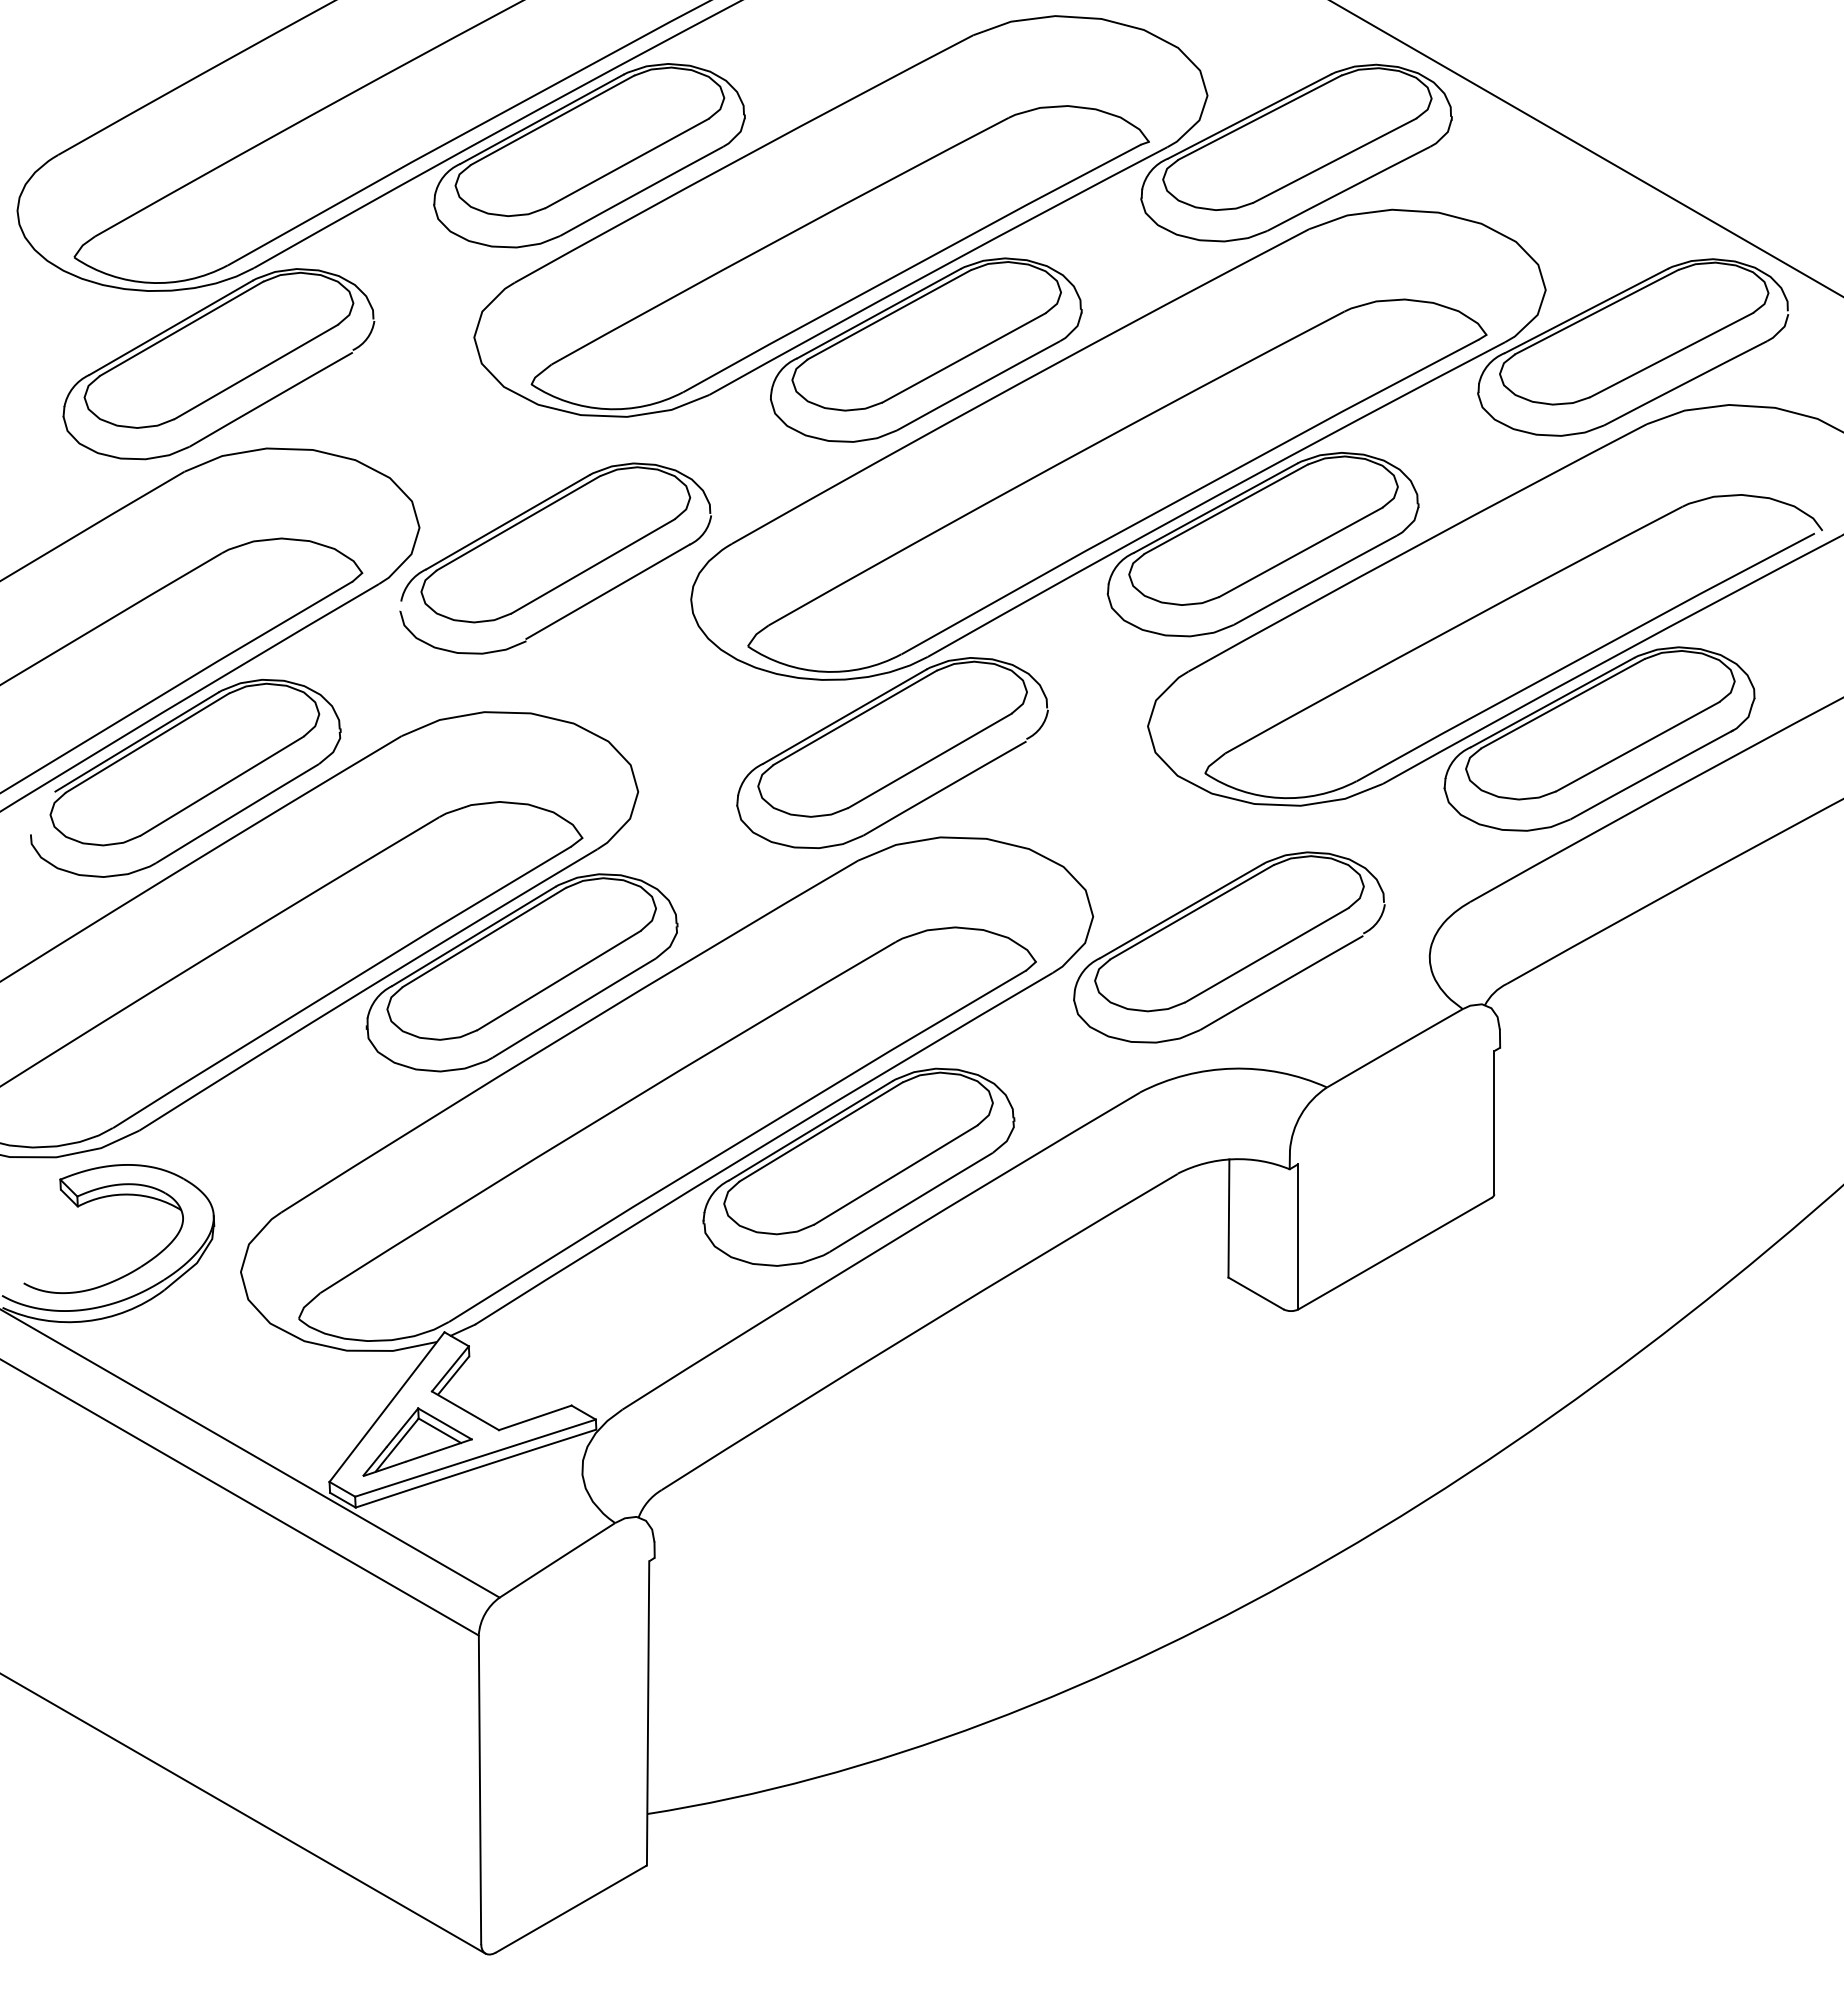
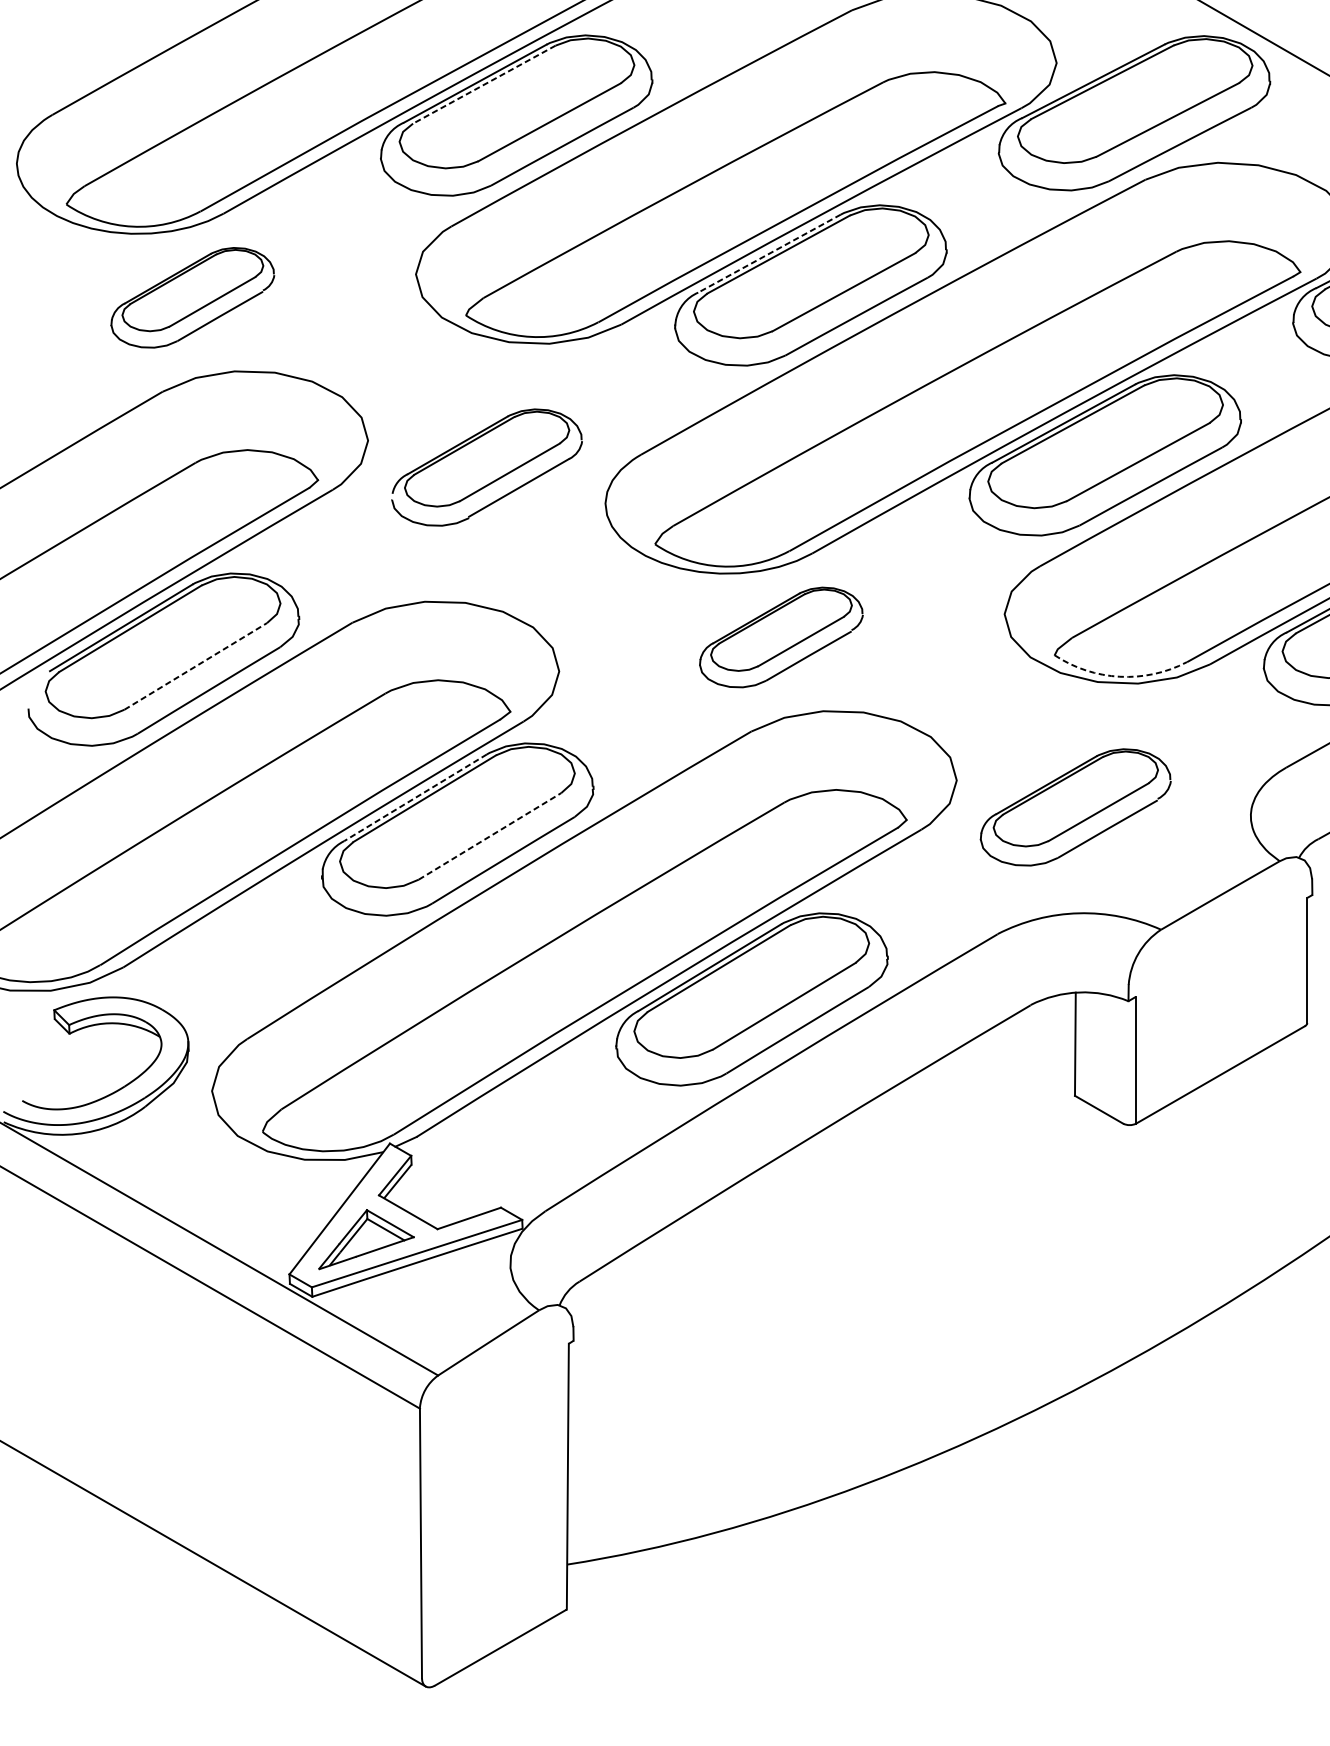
line: (552, 120) -> (484, 84), solid -> dashed
line: (878, 313) -> (769, 253), solid -> dashed
part: (218, 364) -> (192, 297), size x0.6
part: (555, 558) -> (486, 467), size x0.7
part: (892, 752) -> (781, 637), size x0.6
line: (222, 785) -> (195, 665), solid -> dashed
arc: (1279, 797) -> (1119, 676), solid -> dashed
line: (473, 936) -> (415, 797), solid -> dashed
part: (1229, 947) -> (1075, 807), size x0.7
line: (559, 980) -> (490, 836), solid -> dashed

